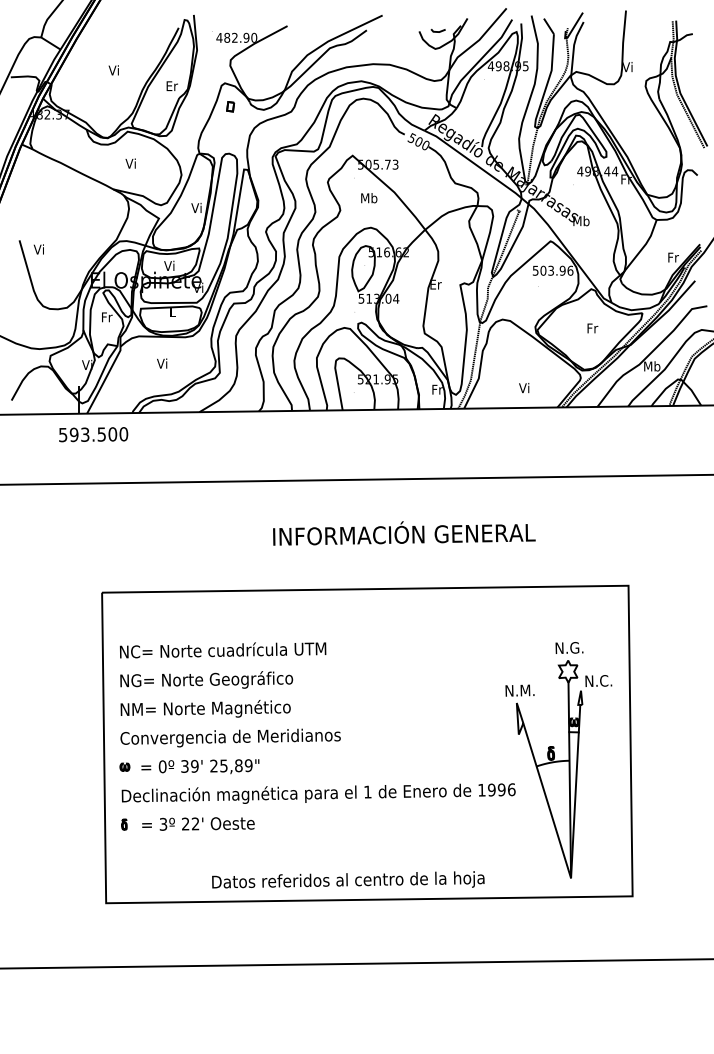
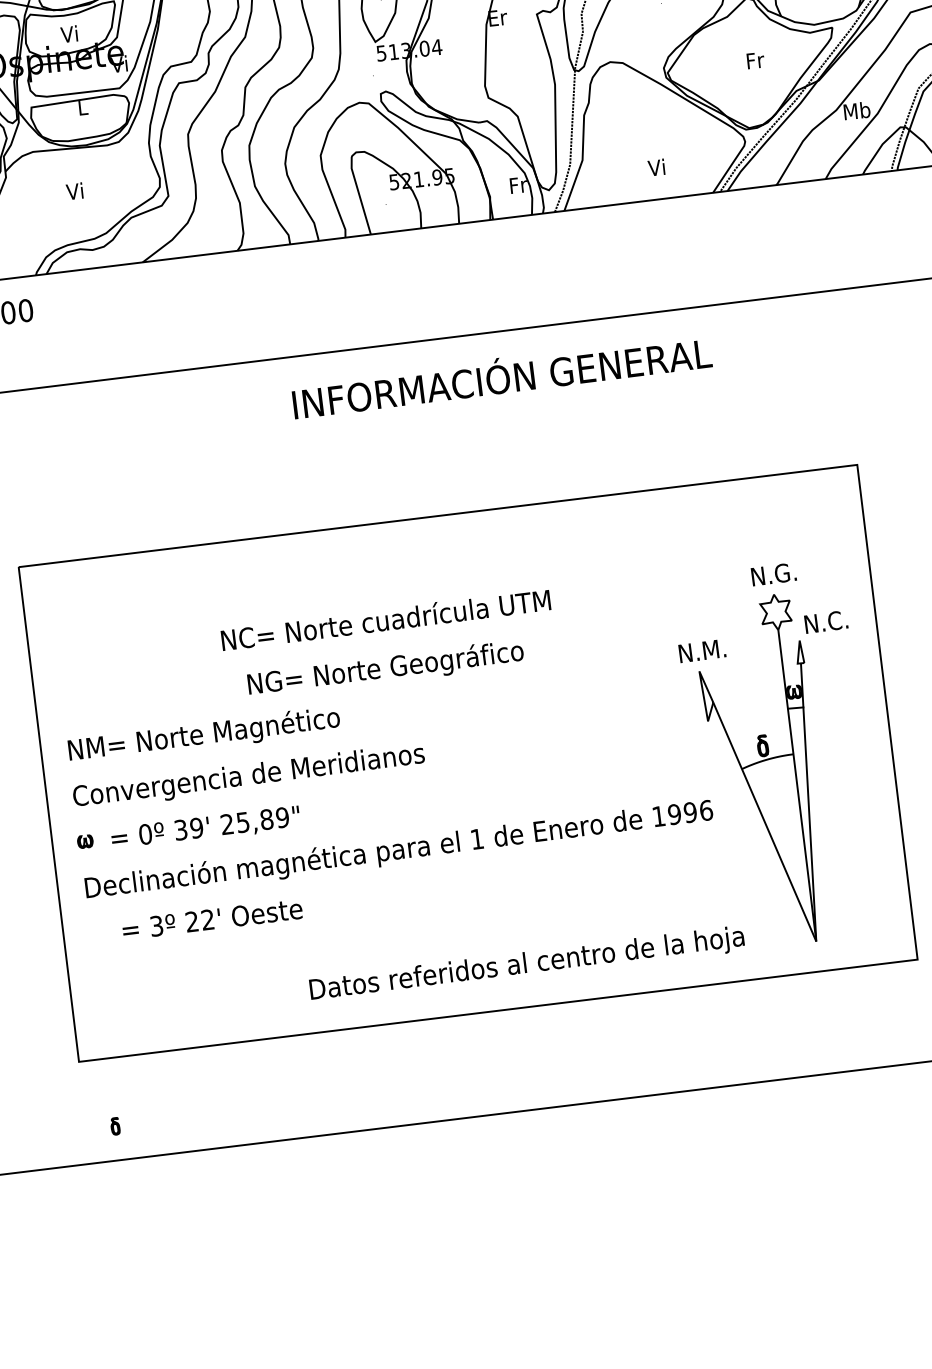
text: (404, 533) -> (502, 377), moved
text: (223, 650) -> (386, 620), moved
text: (206, 679) -> (385, 667), moved
part: (124, 824) -> (115, 1126), moved
text: (348, 879) -> (527, 961), moved

